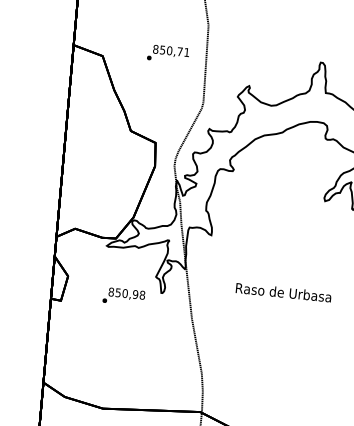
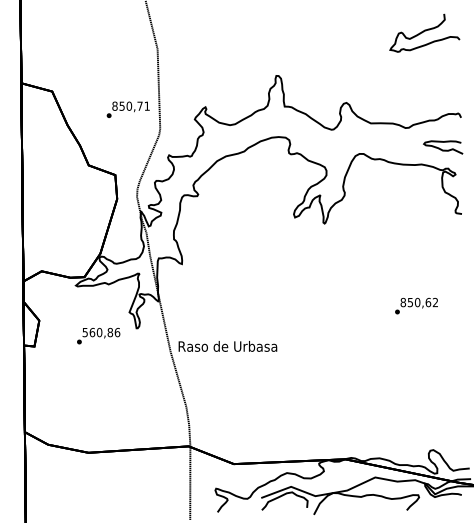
text: (167, 53) -> (127, 109), moved
text: (283, 292) -> (227, 346), moved
text: (127, 293) -> (101, 332), 850,98 -> 560,86

